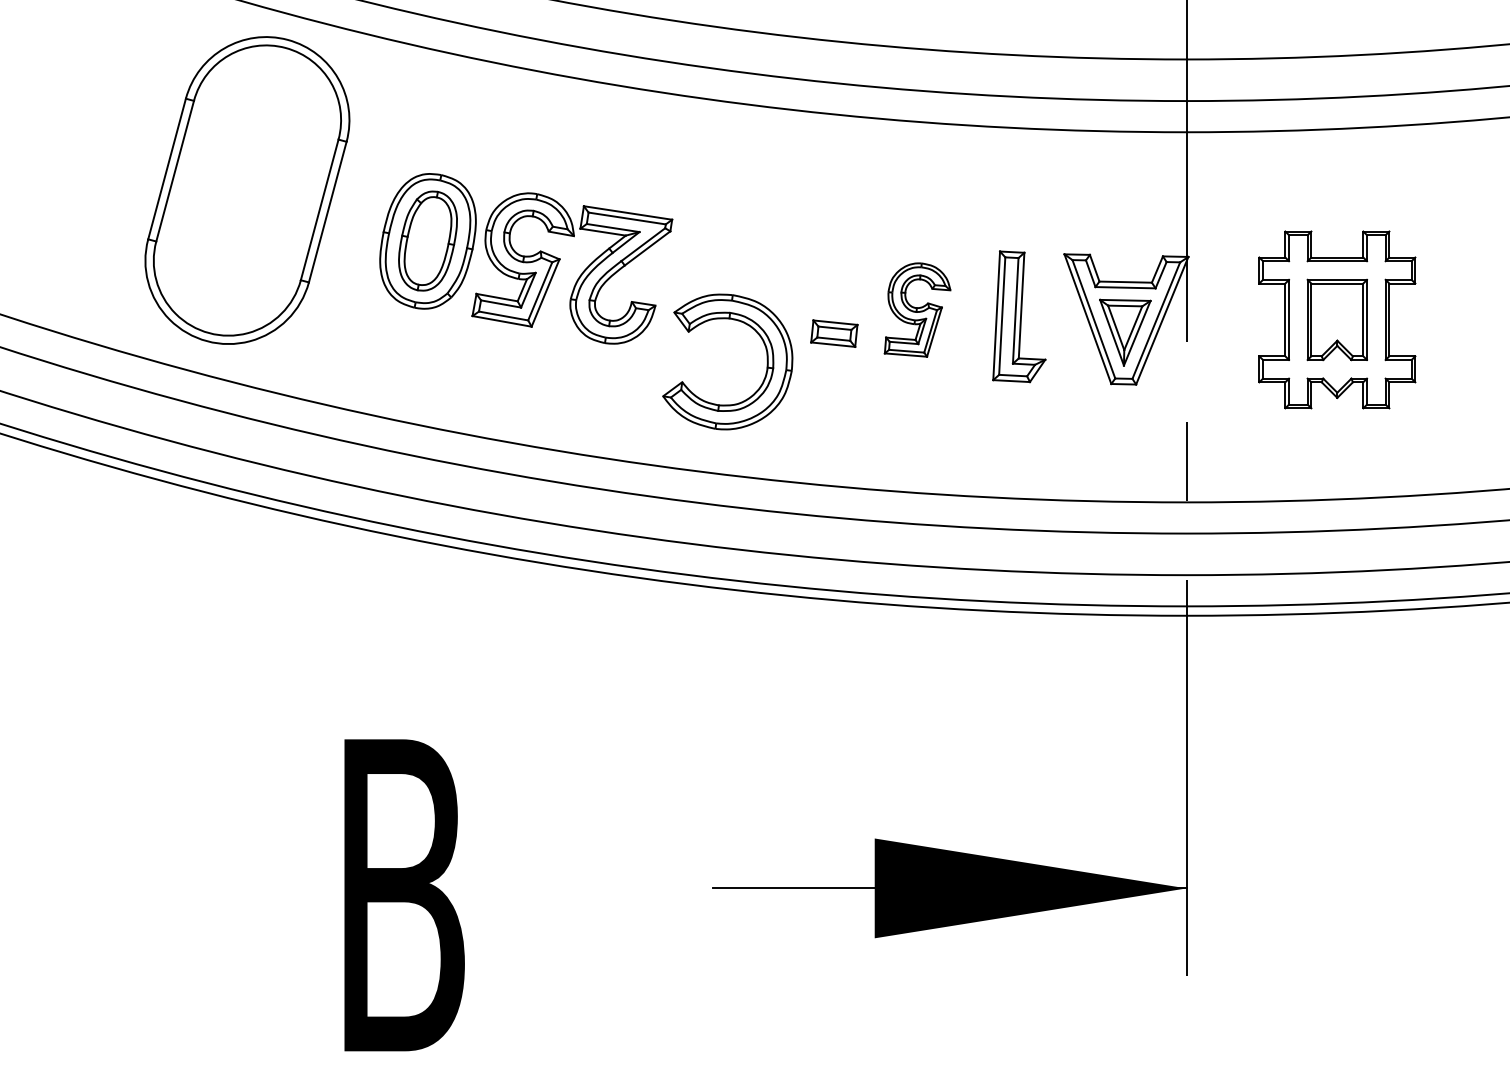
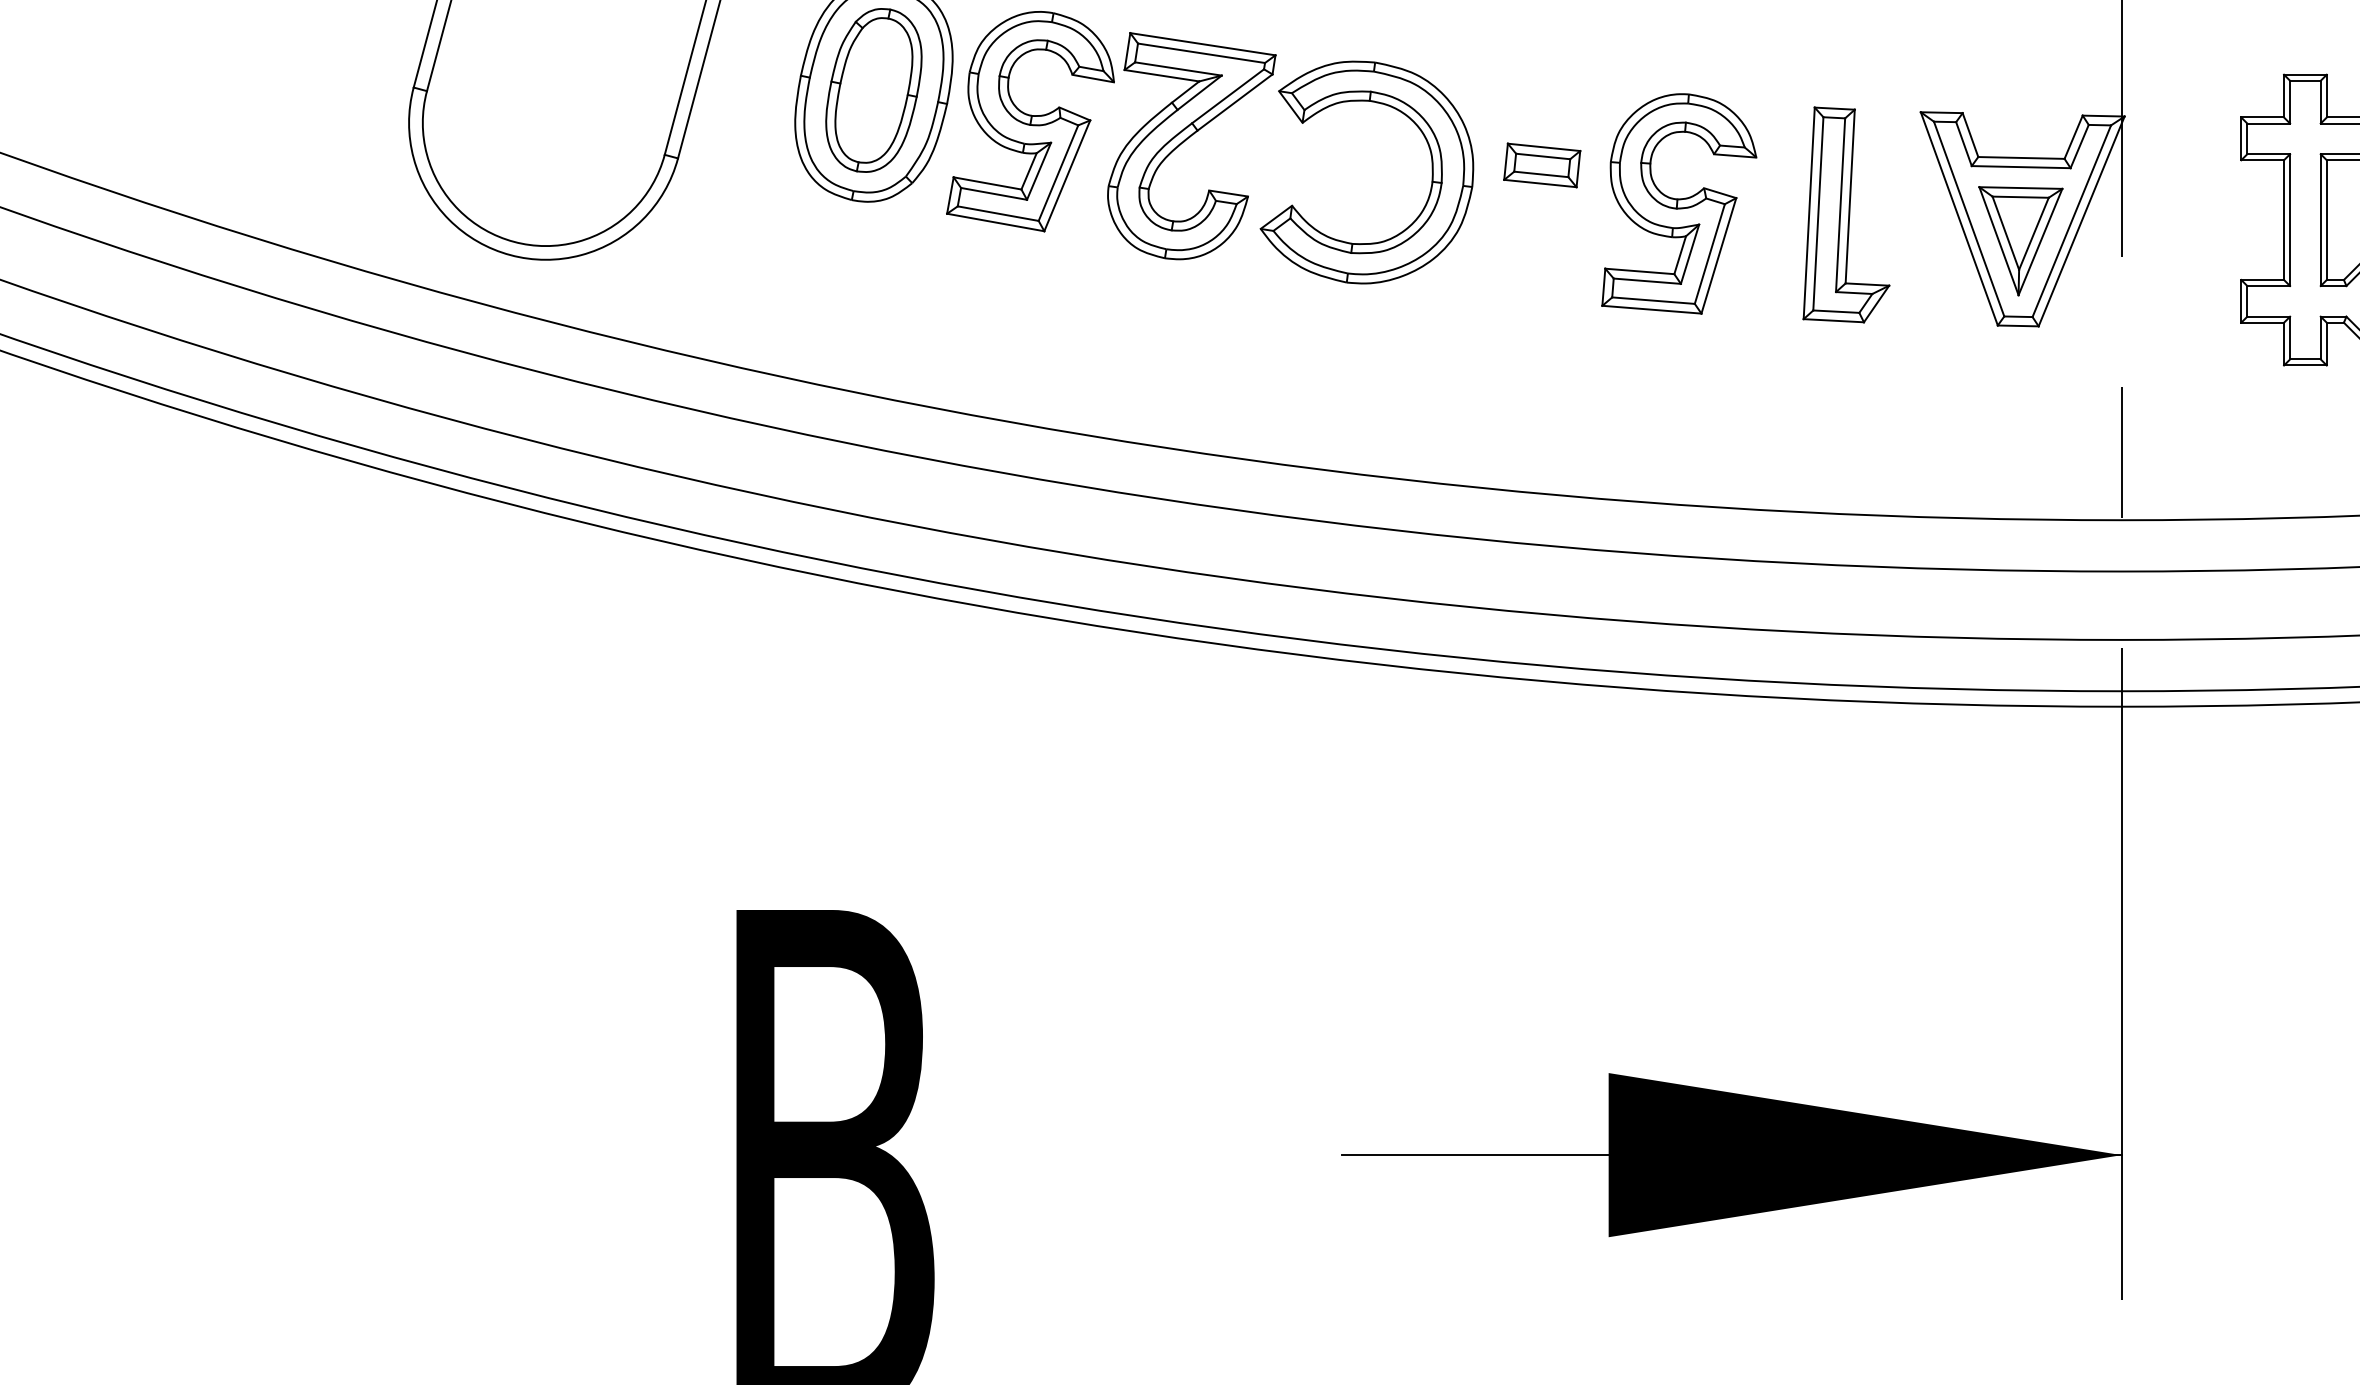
part: (917, 309) -> (1678, 202), size x1.43
part: (834, 333) -> (1542, 165), moved
part: (766, 361) -> (1430, 171), moved

